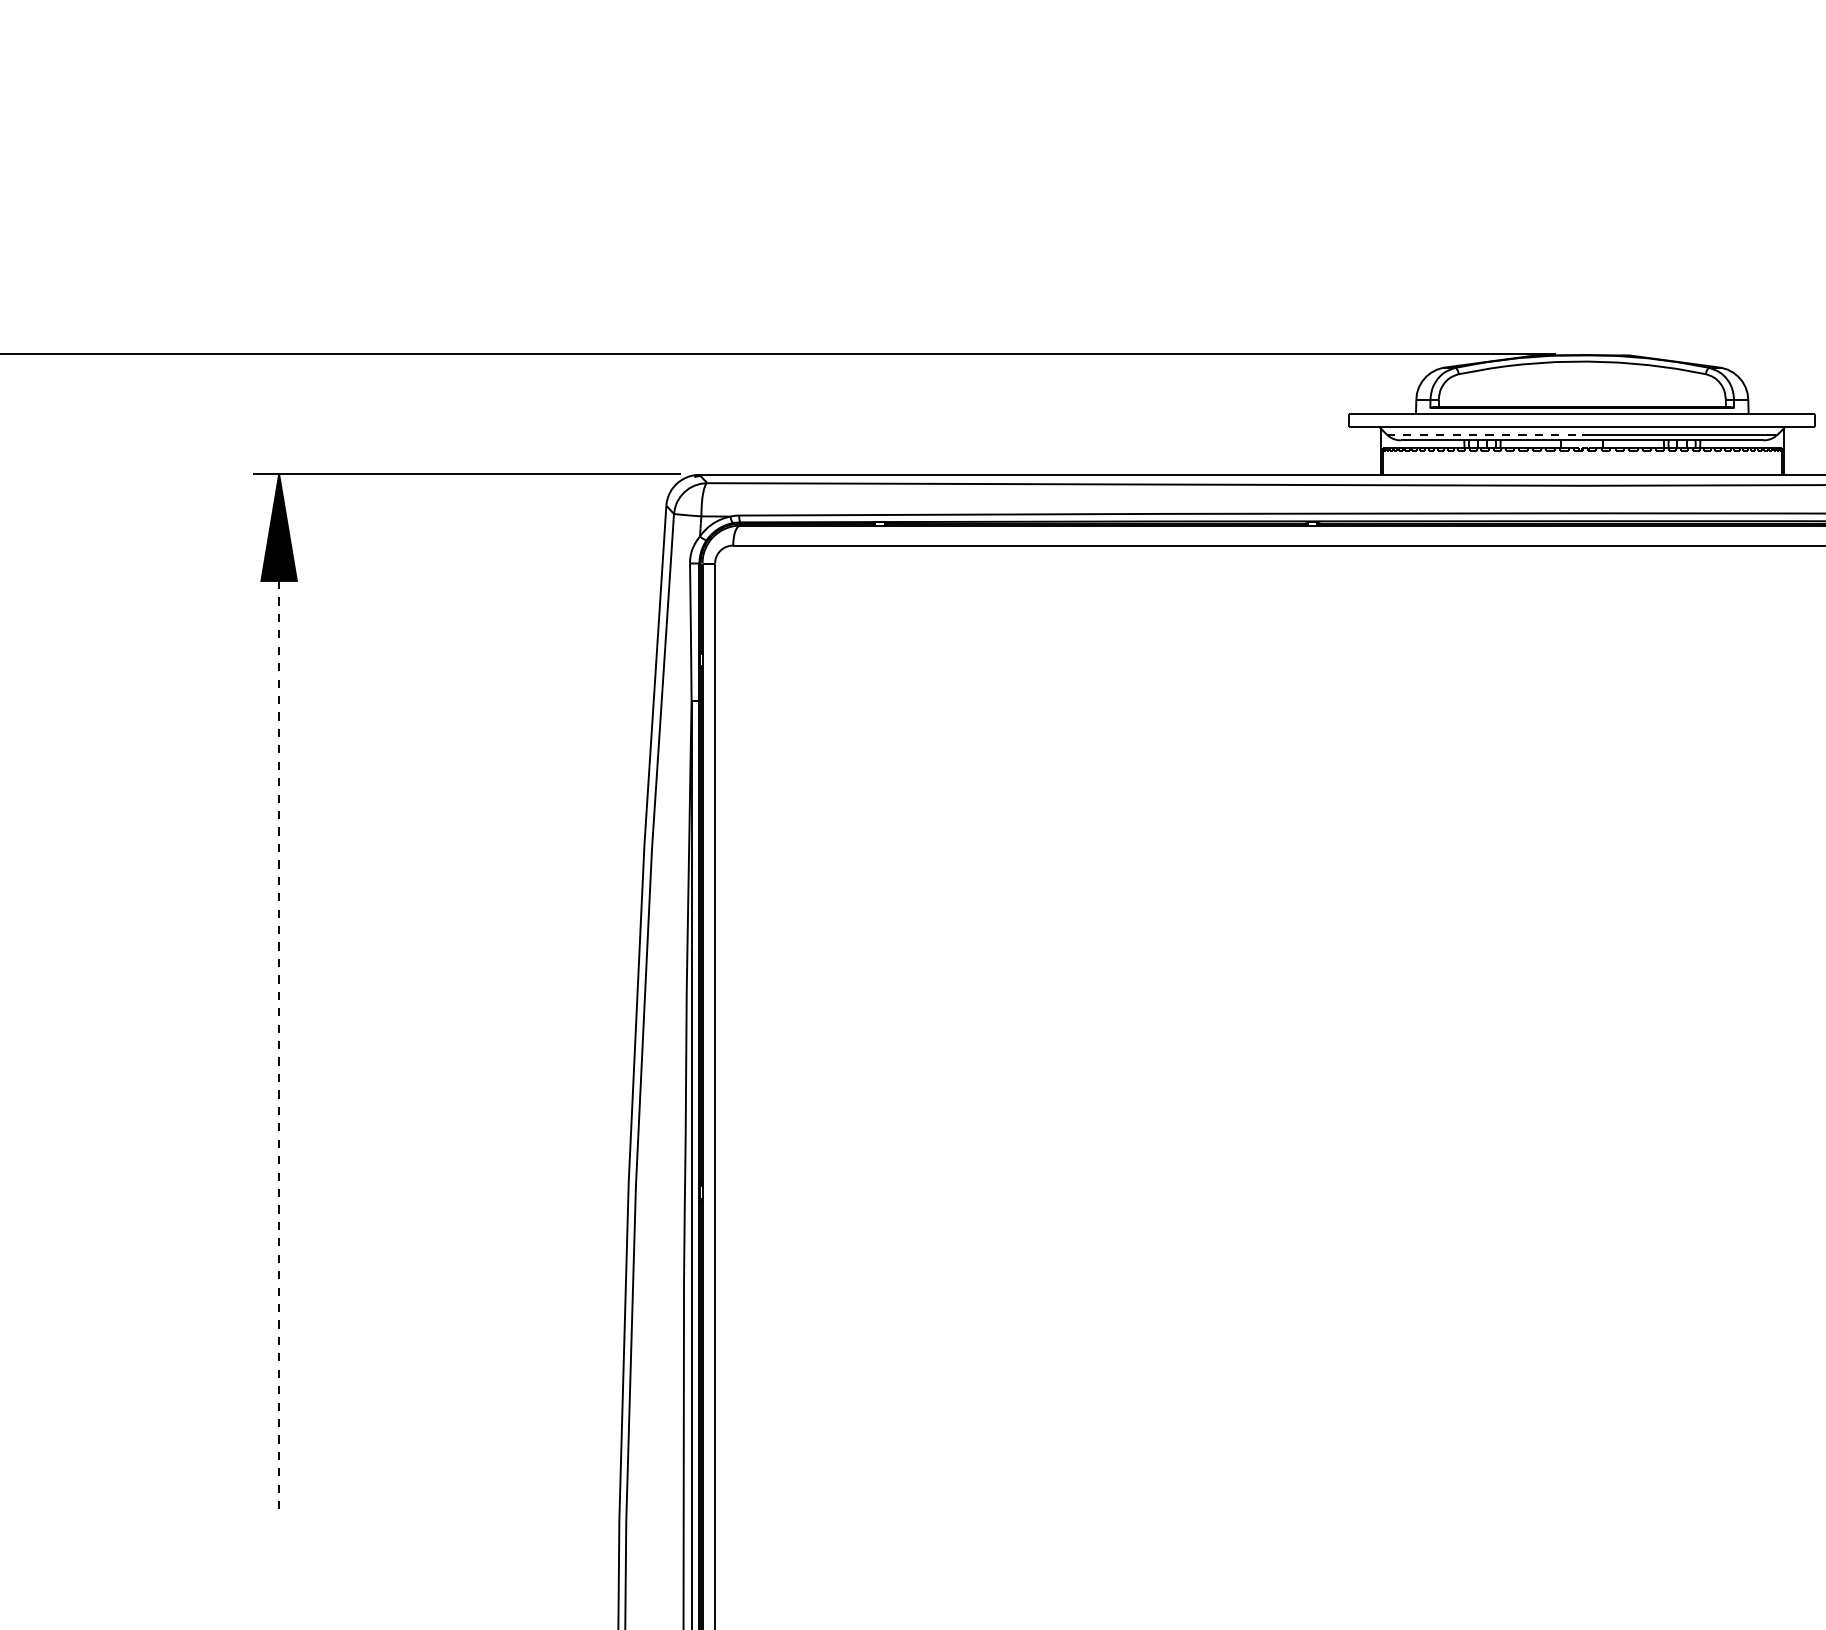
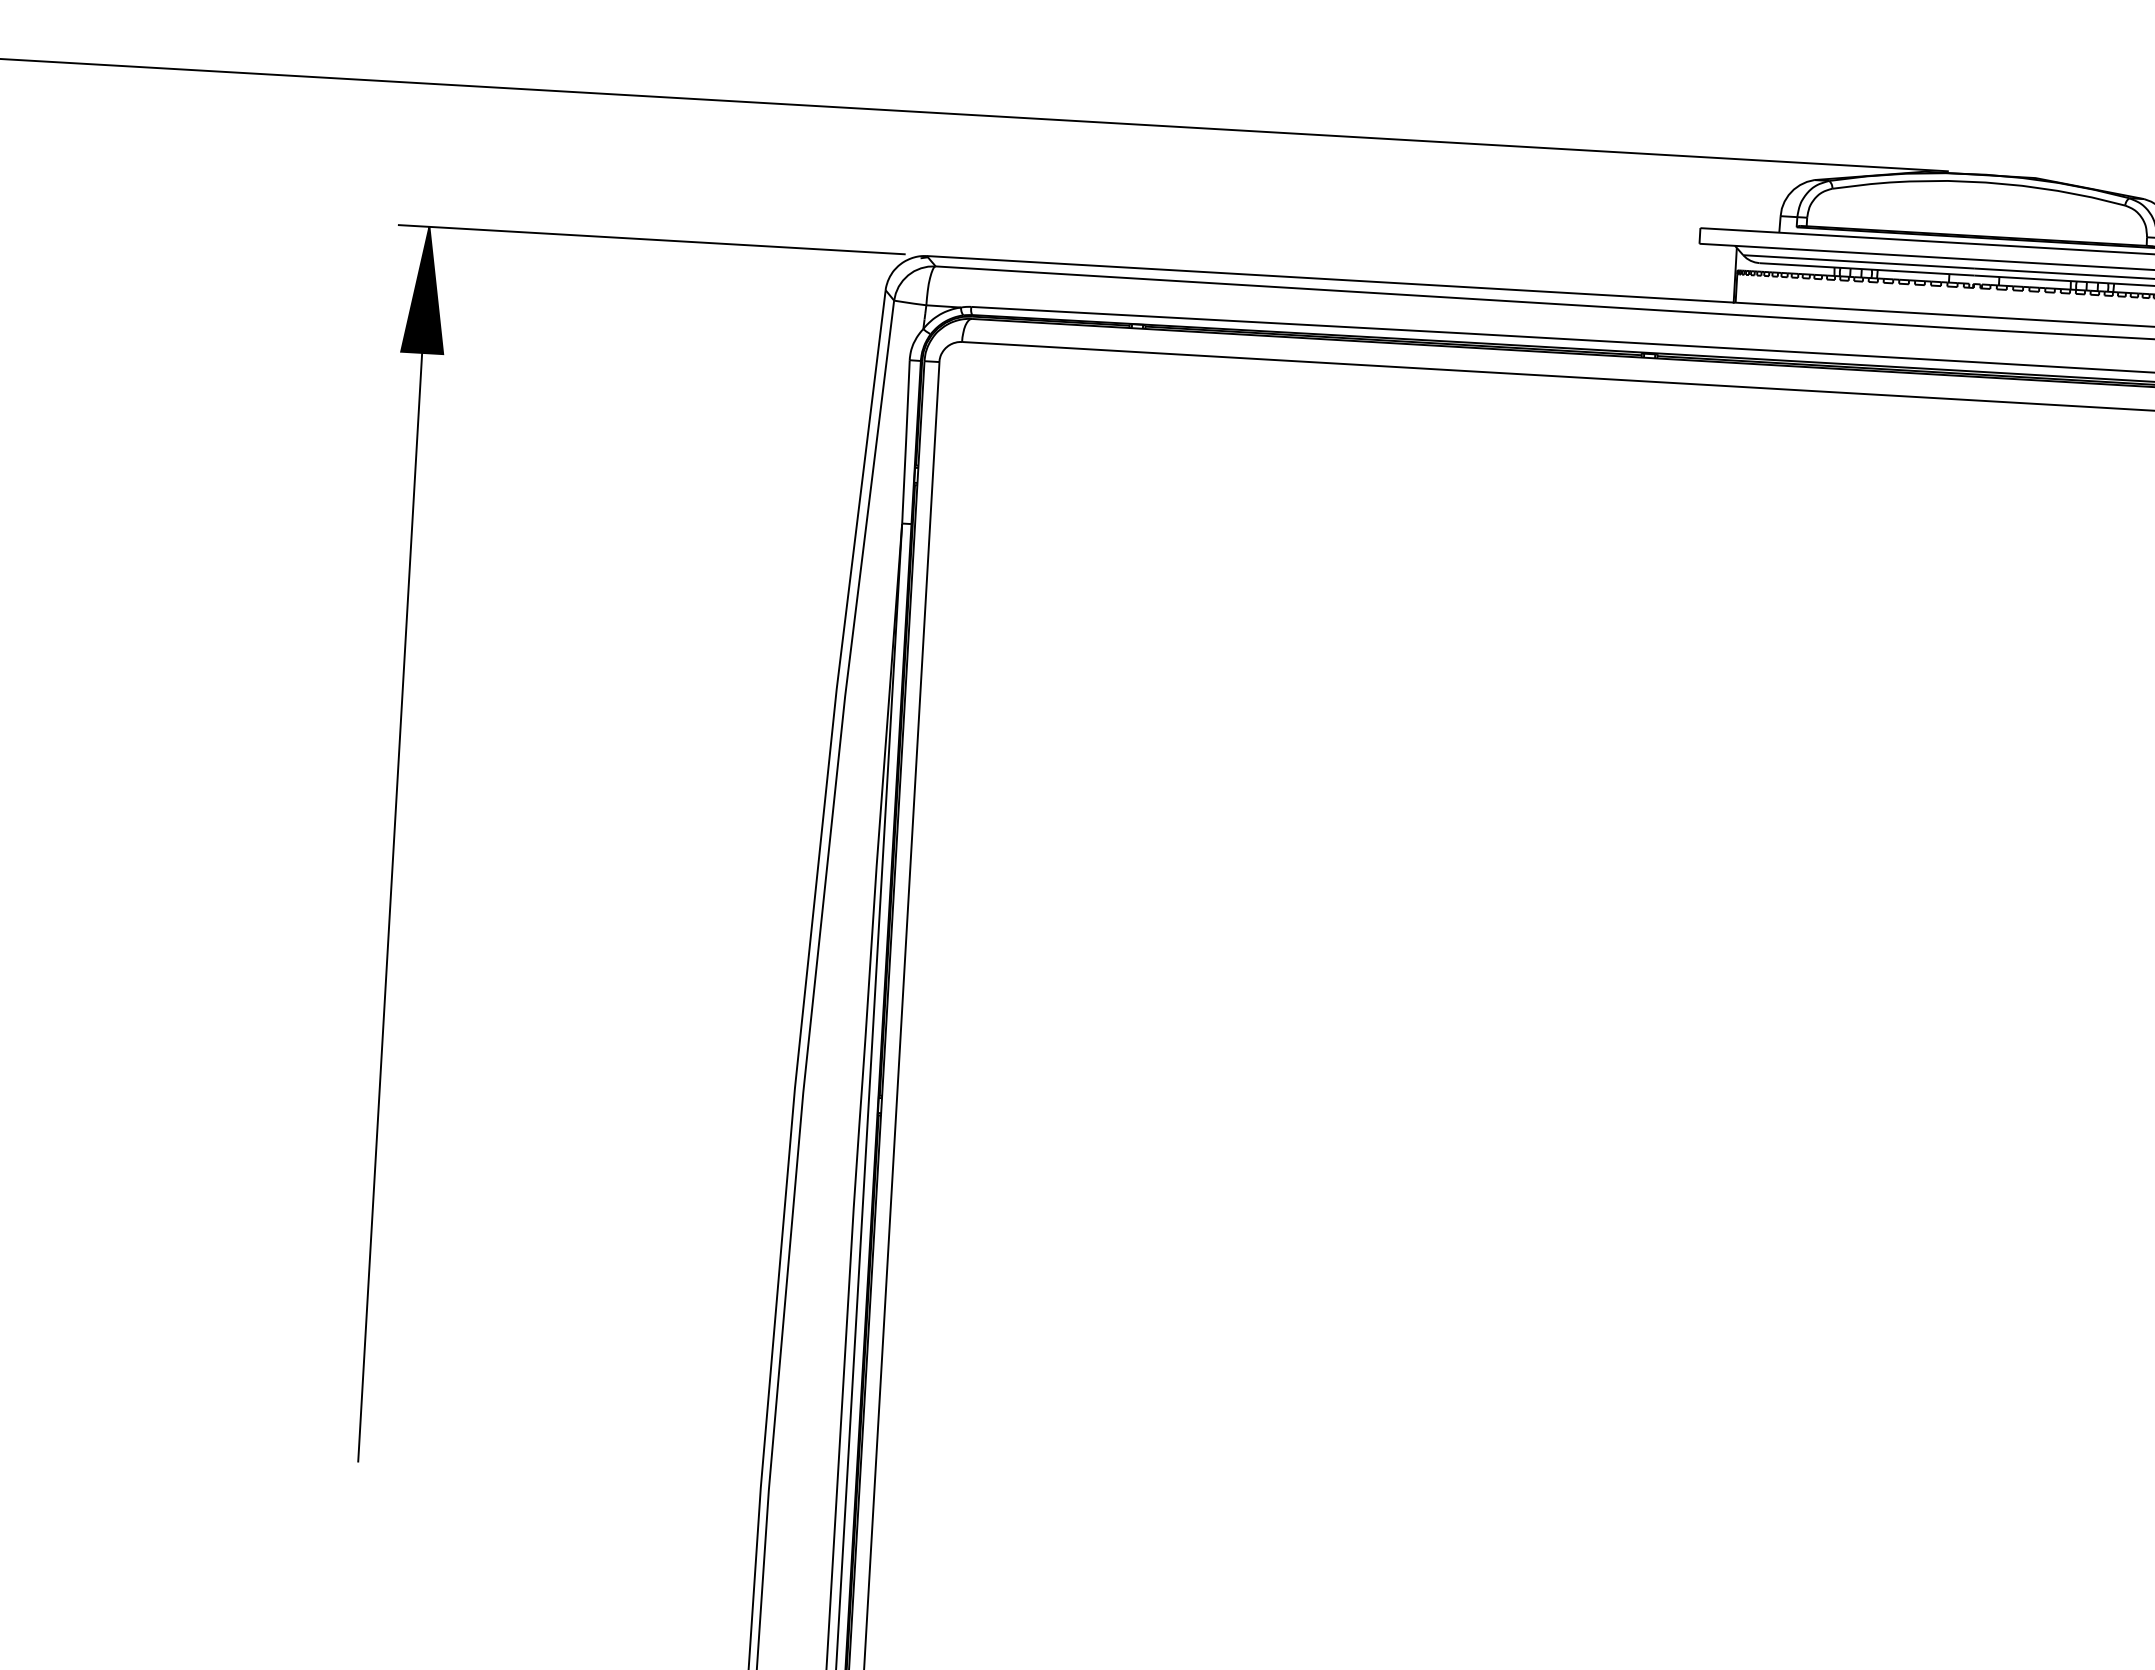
line: (1484, 434) -> (1858, 261), dashed -> solid
line: (279, 1049) -> (390, 907), dashed -> solid

